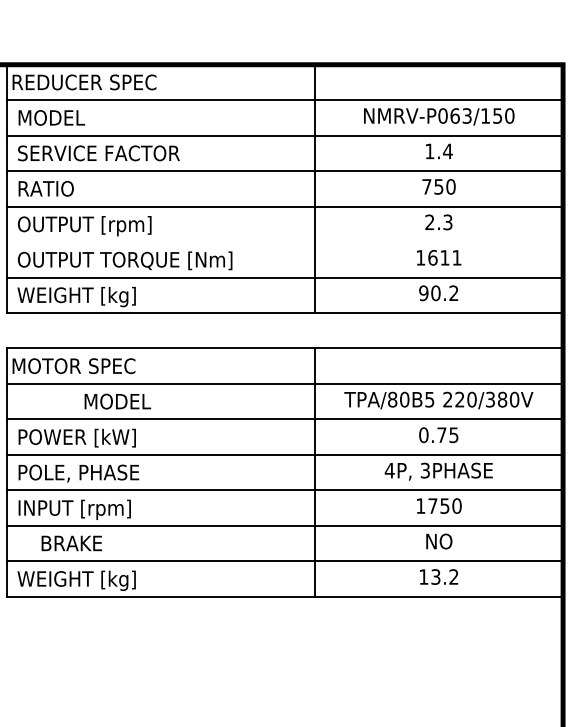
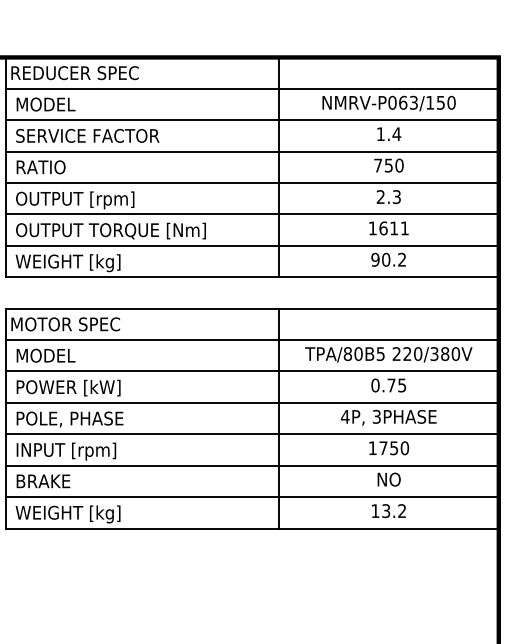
line: (284, 242) -> (252, 214), added
text: (117, 401) -> (45, 355), moved
text: (71, 543) -> (43, 481), moved

